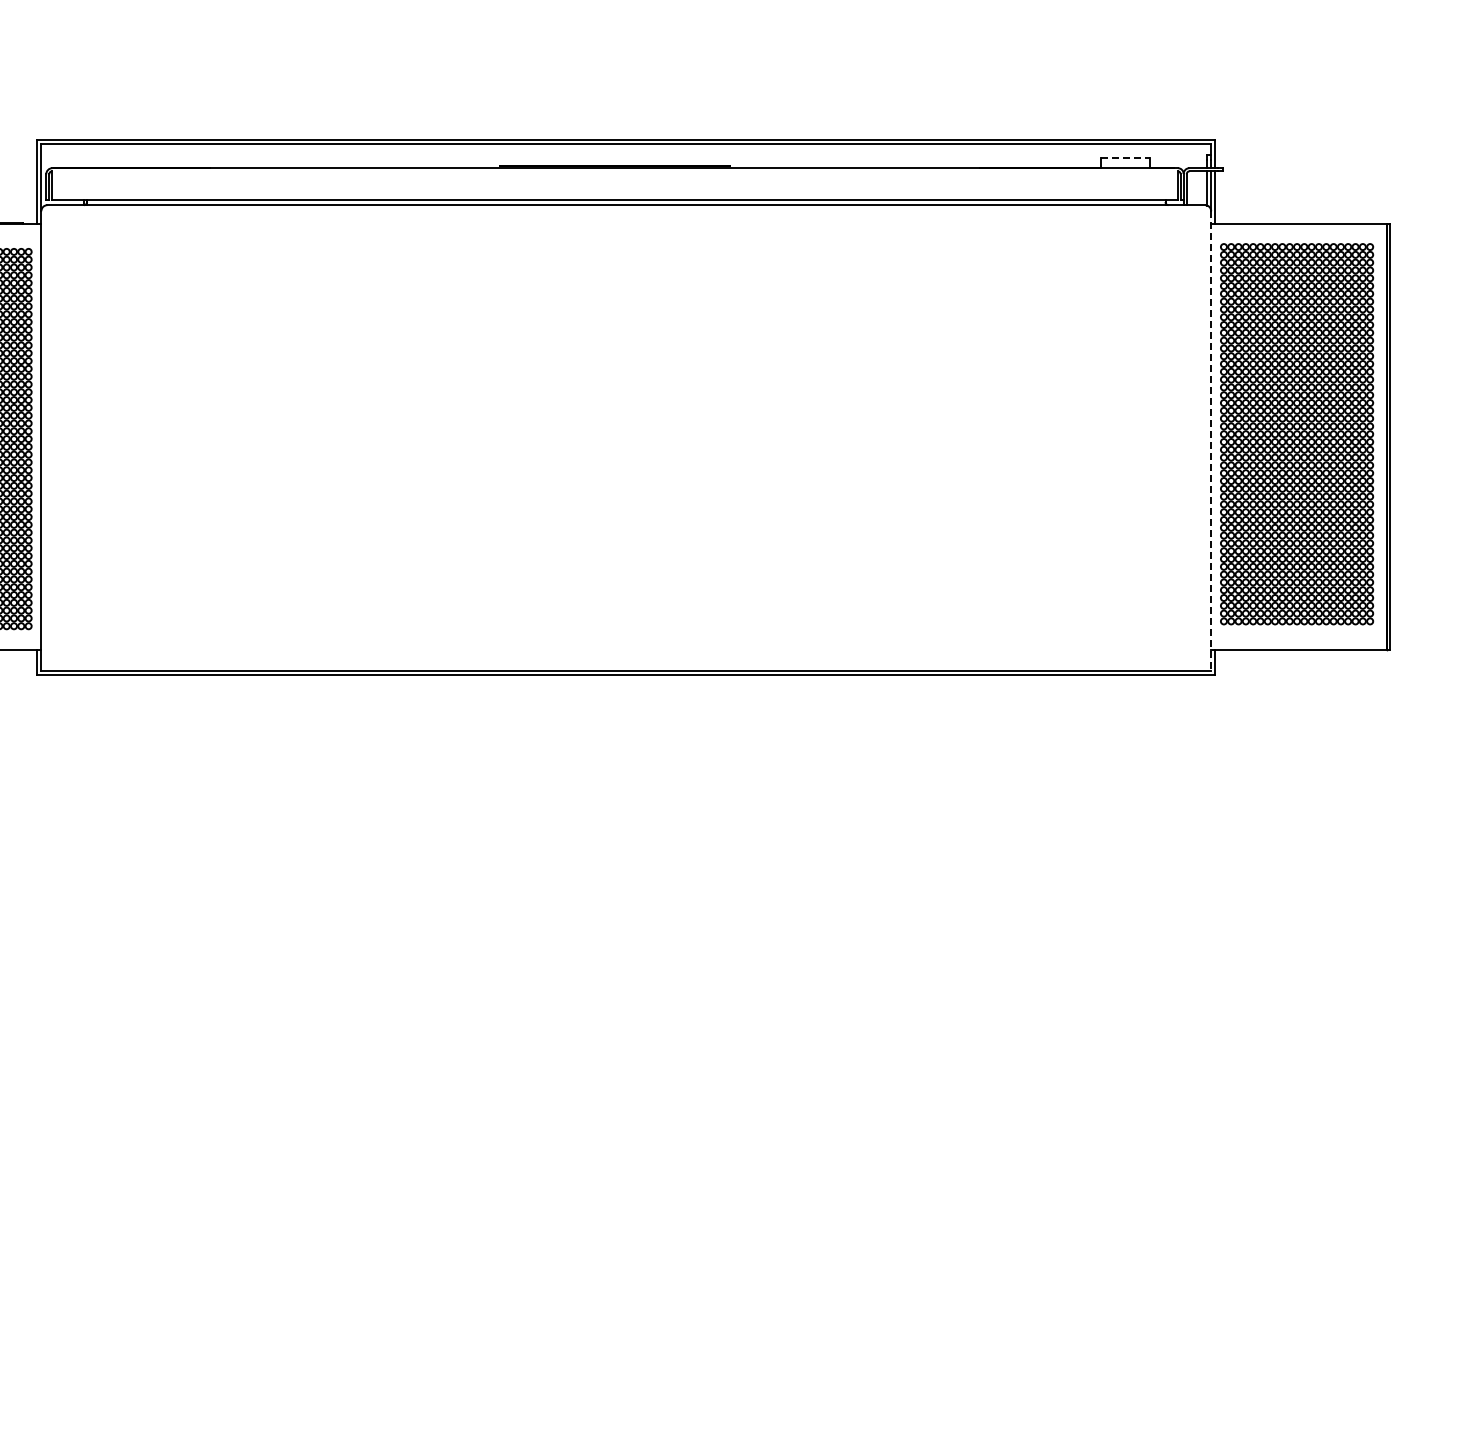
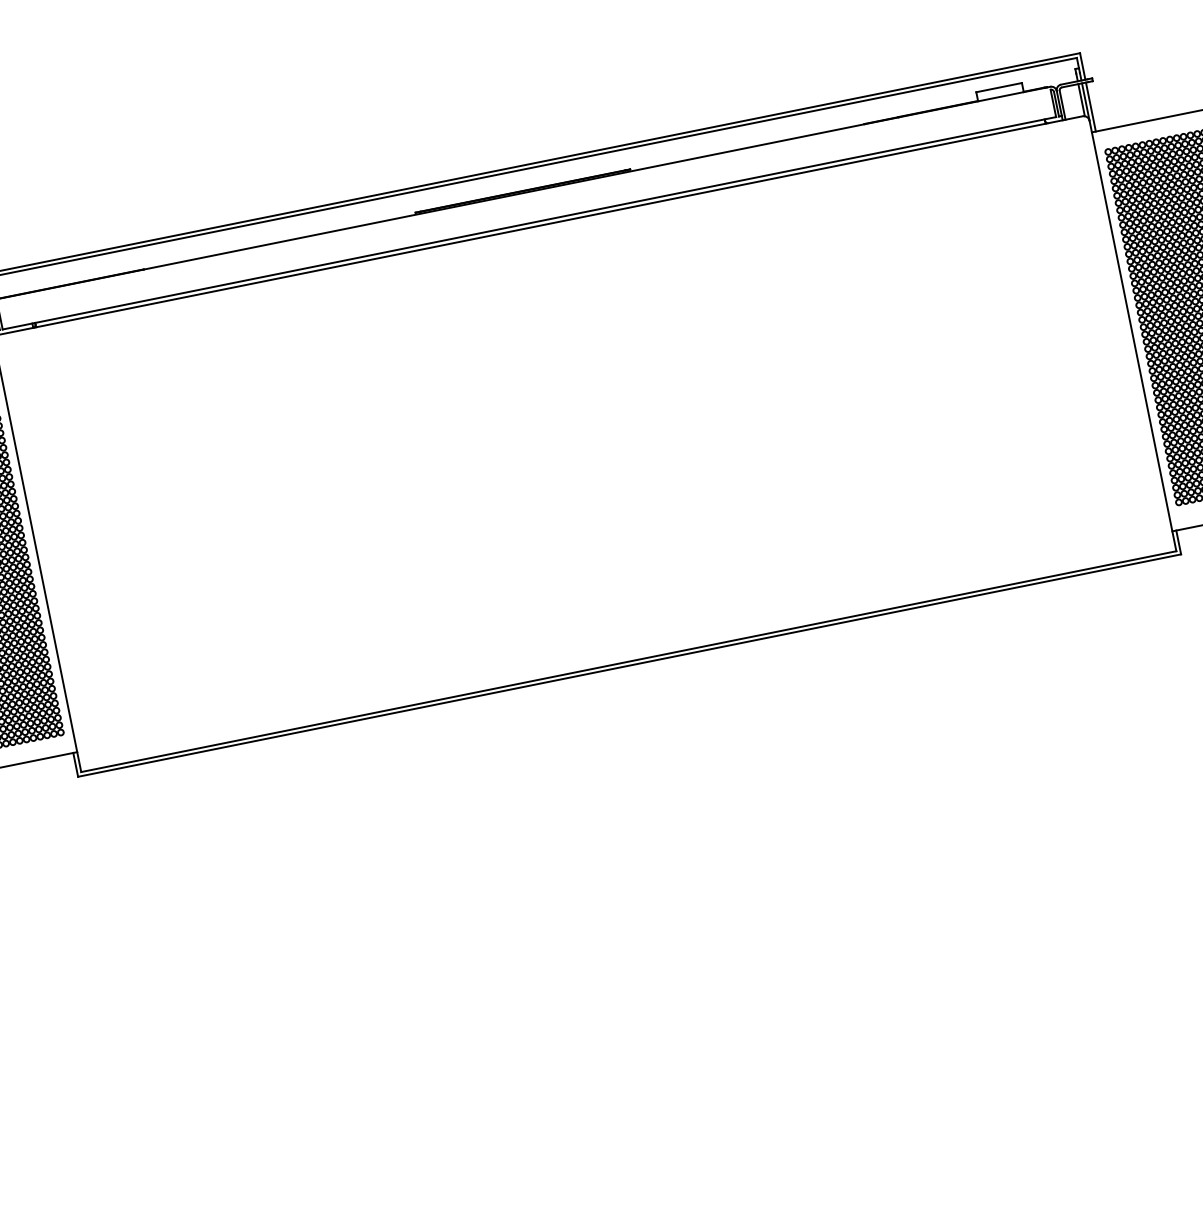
line: (1125, 158) -> (999, 87), dashed -> solid
line: (1211, 441) -> (1133, 336), dashed -> solid

